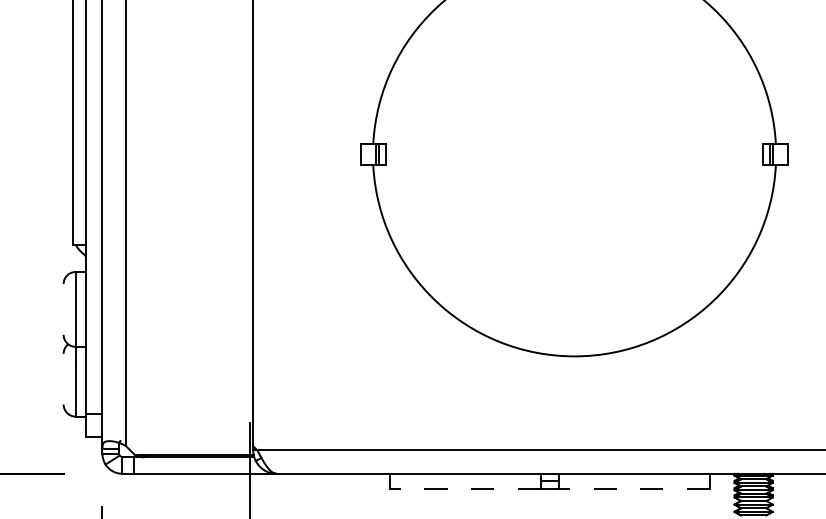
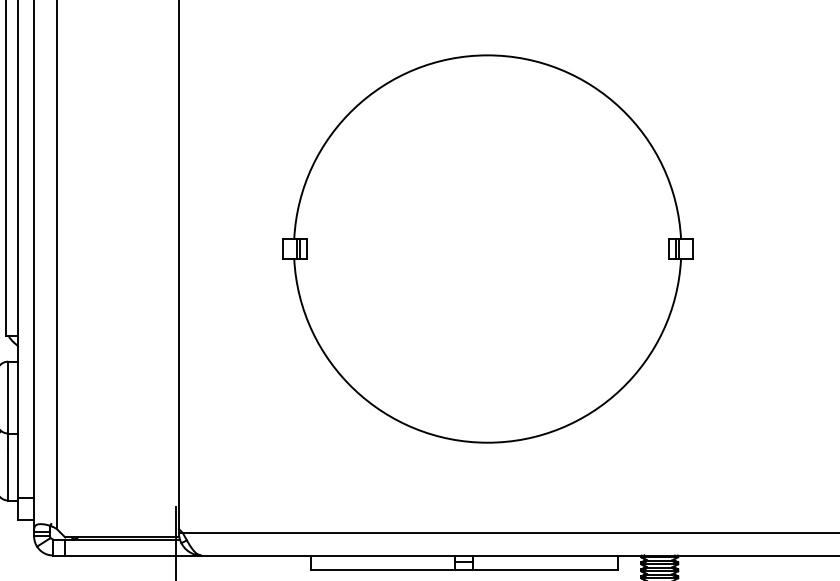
line: (465, 489) -> (382, 570), dashed -> solid
line: (633, 489) -> (544, 570), dashed -> solid

